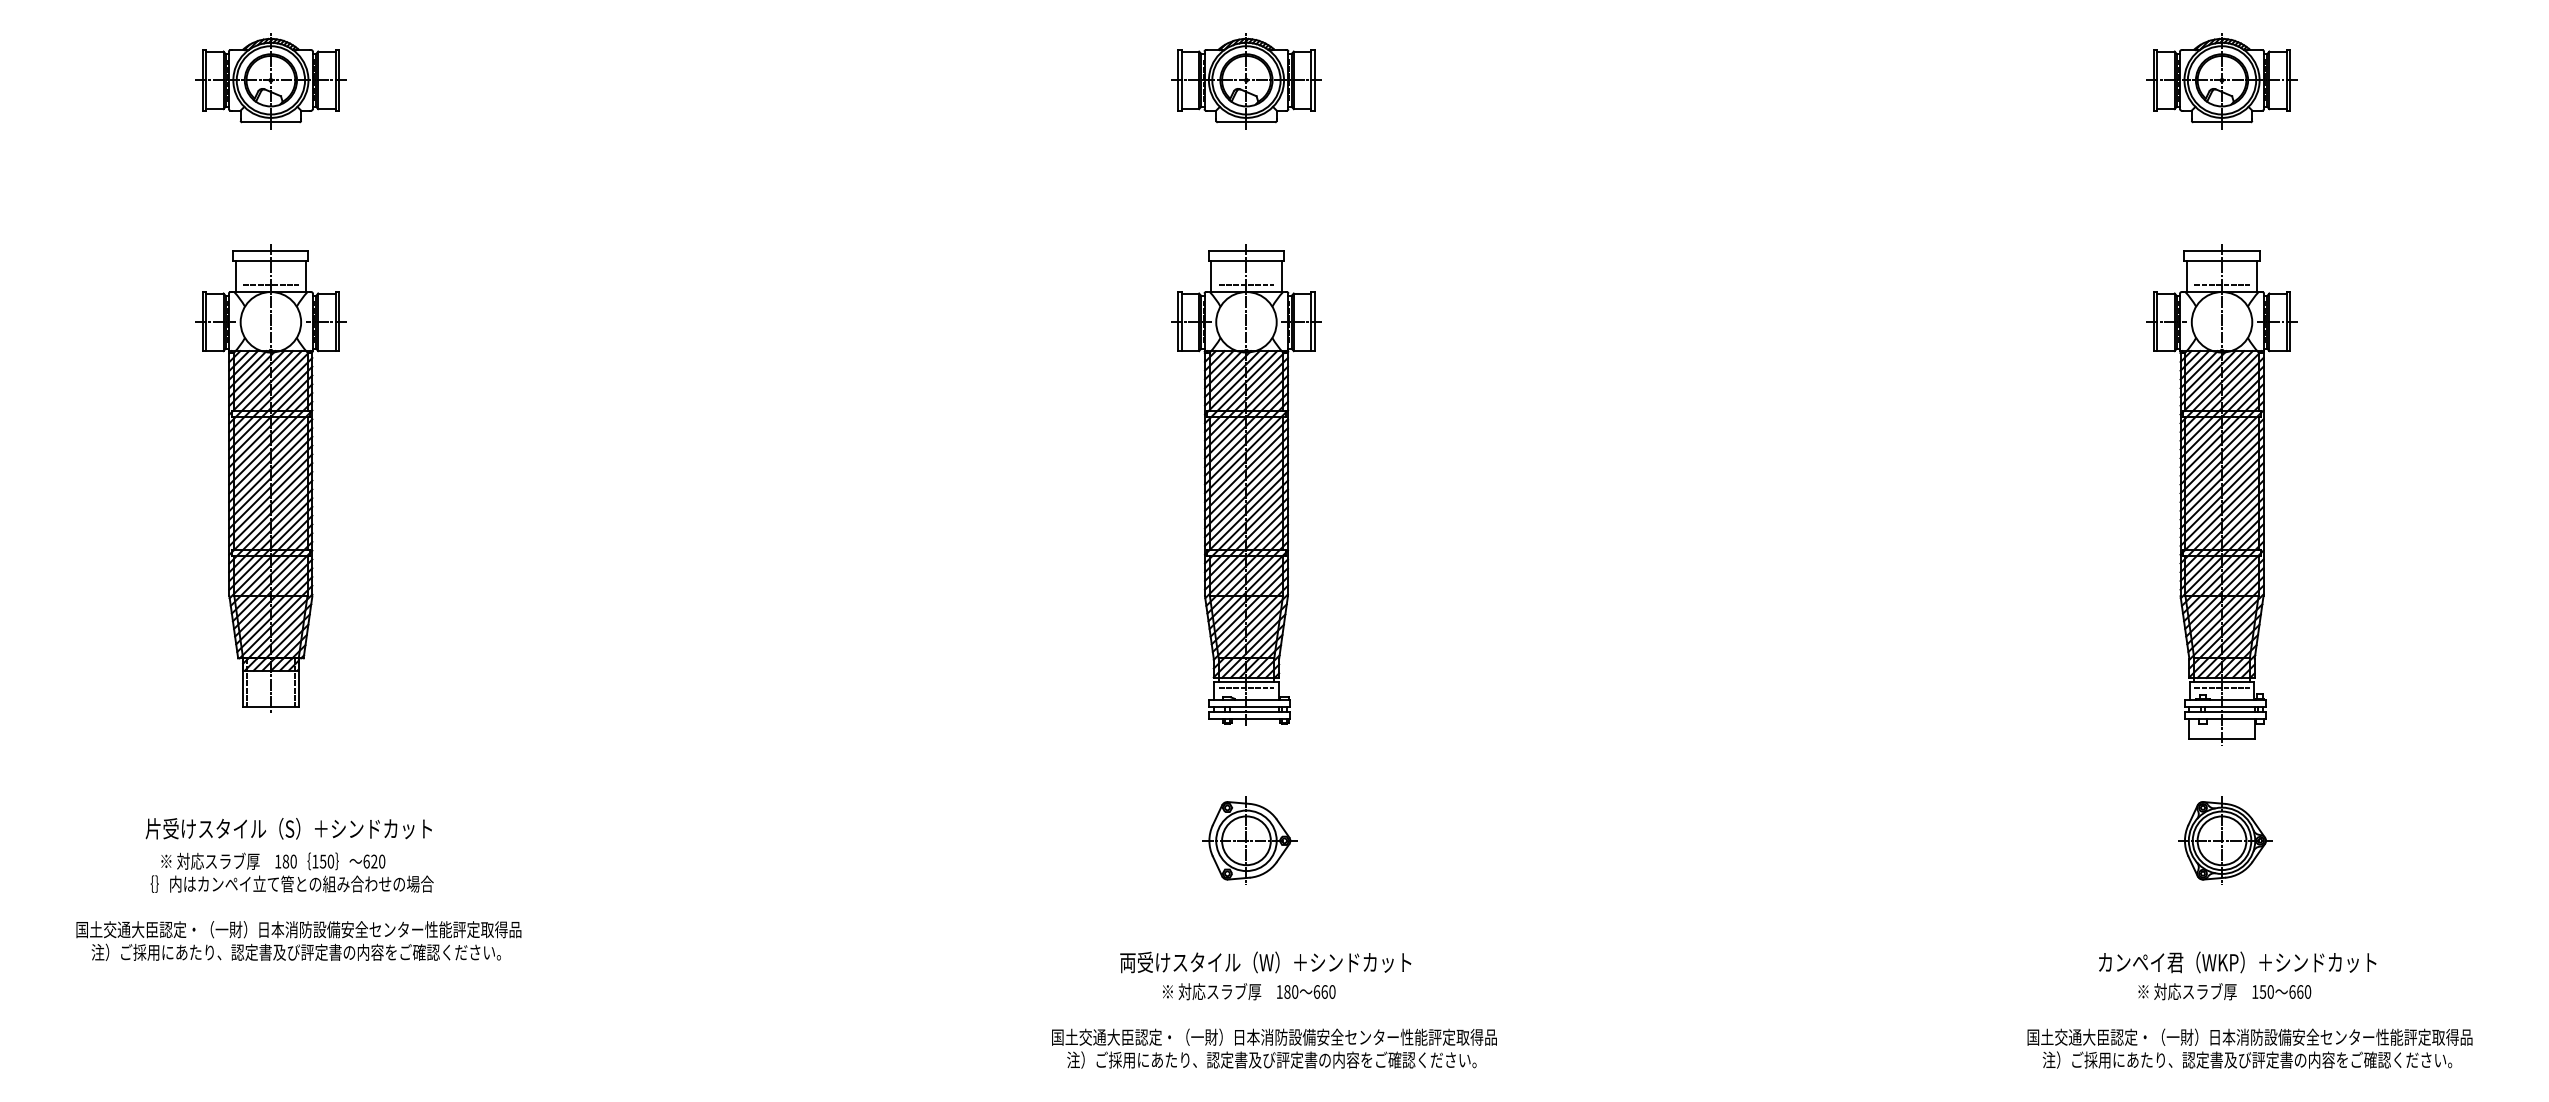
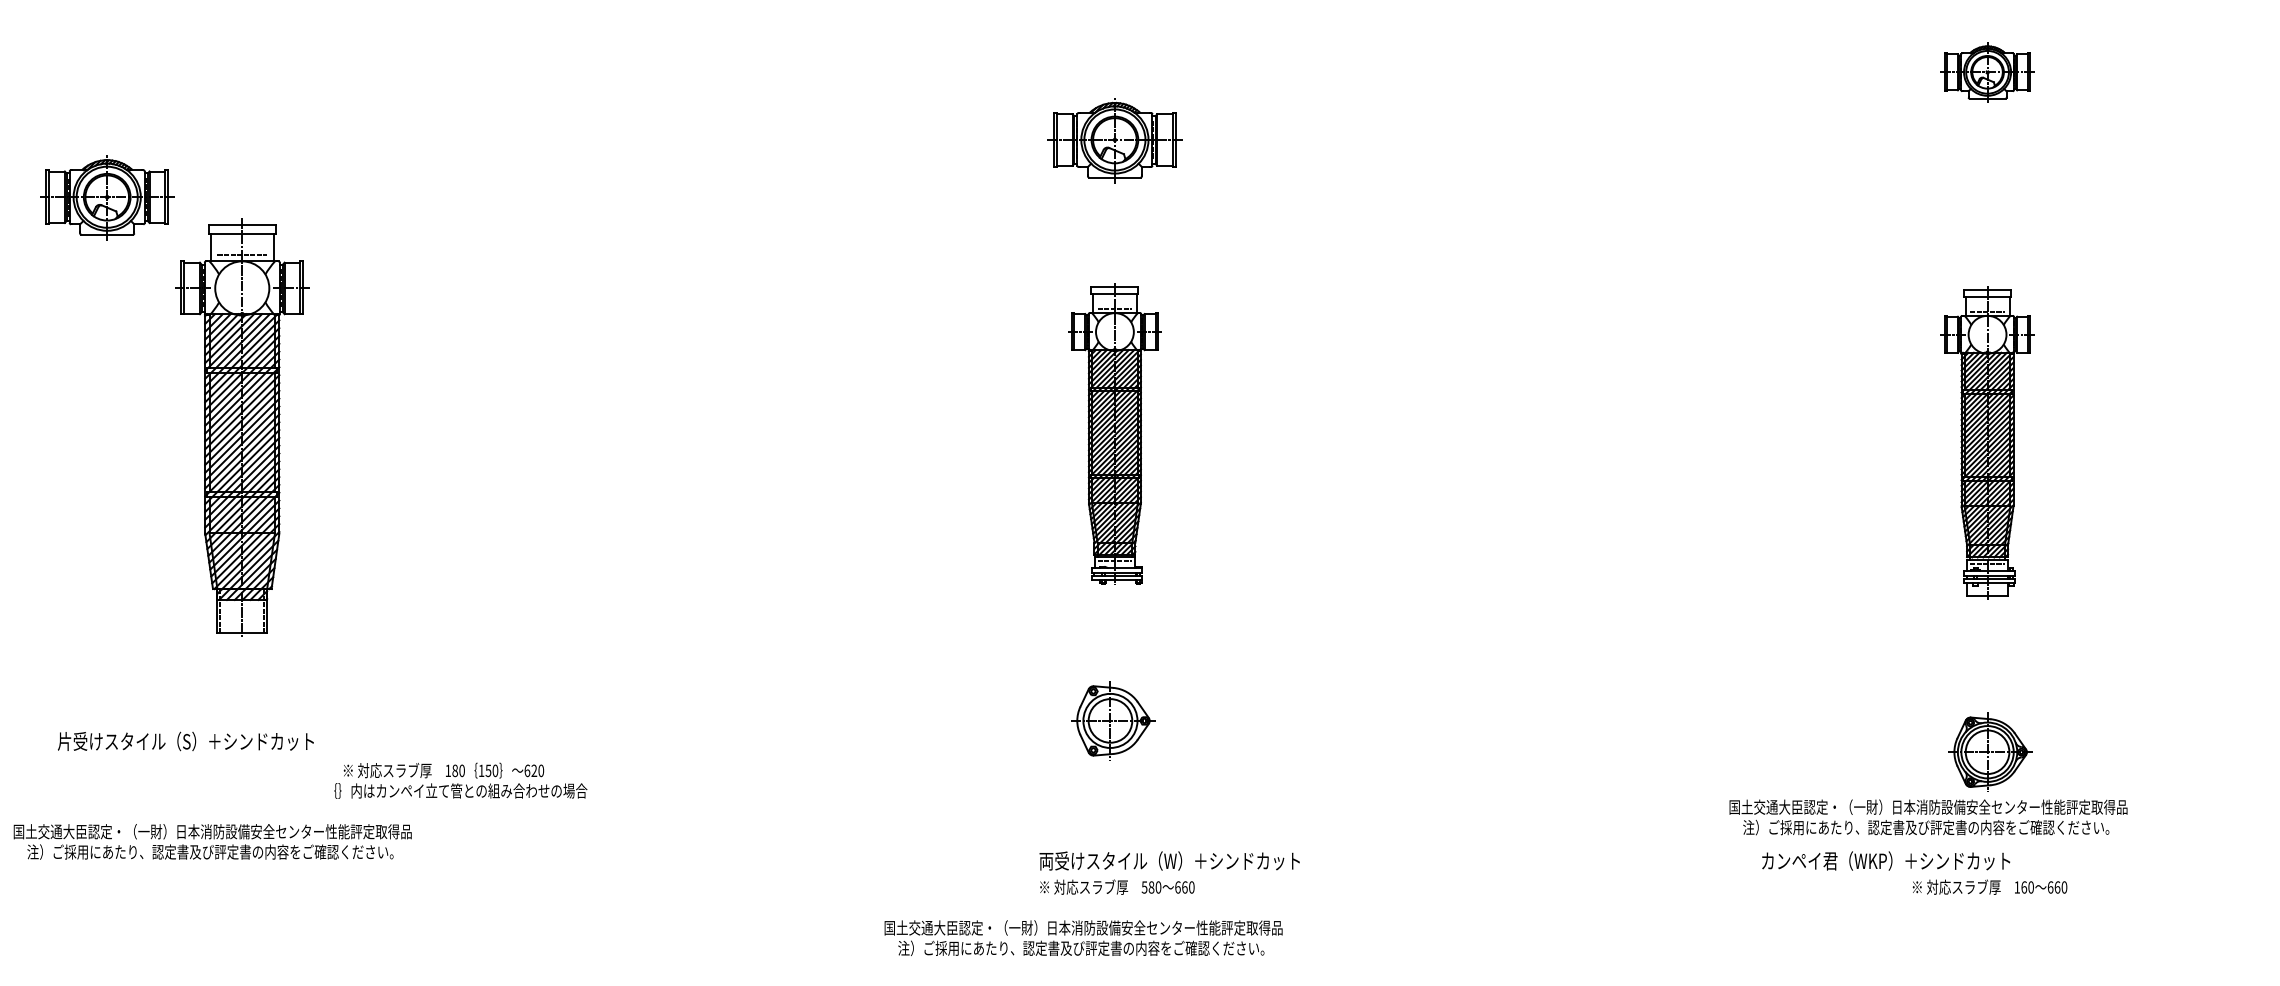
part: (270, 81) -> (106, 198), moved
part: (1246, 81) -> (1114, 141), moved
part: (2221, 81) -> (1987, 73), size x0.7
part: (1246, 484) -> (1114, 433), size x0.7
part: (2221, 494) -> (1987, 442), size x0.7
text: (288, 828) -> (185, 741), moved
part: (1249, 840) -> (1113, 720), moved
text: (291, 872) -> (460, 780), moved
text: (298, 940) -> (212, 841), moved
text: (1265, 962) -> (1169, 861), moved
text: (2237, 962) -> (1886, 861), moved
text: (1279, 991) -> (1144, 887), 180 -> 580
text: (2262, 991) -> (2023, 887), 150 -> 160
text: (1274, 1048) -> (1083, 938), moved
text: (2249, 1048) -> (1928, 817), moved

